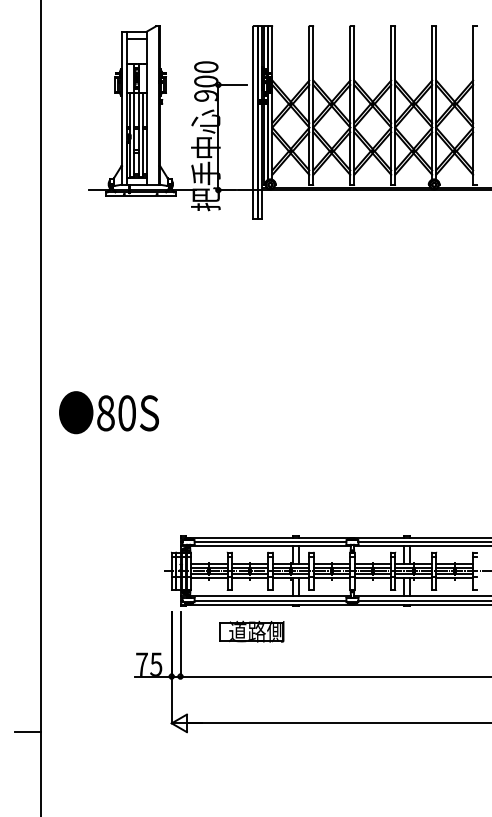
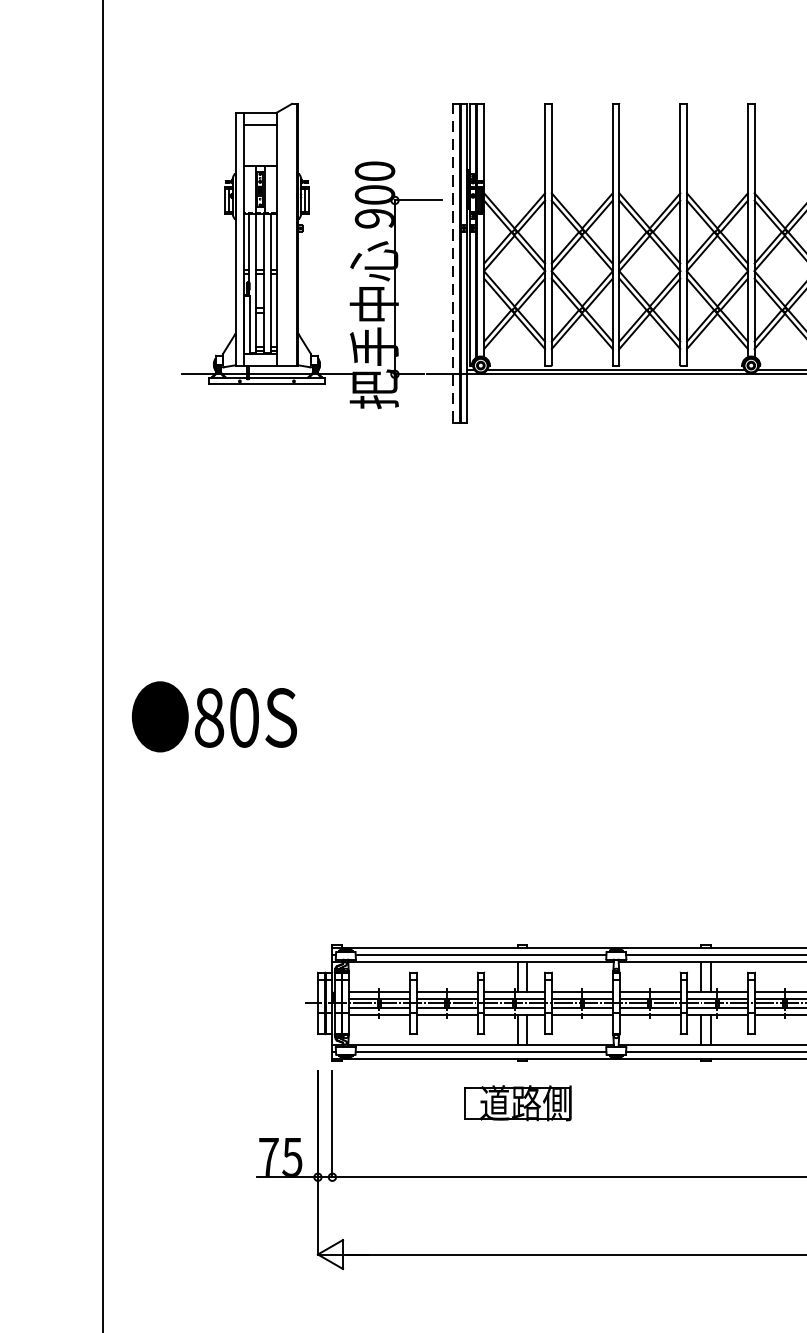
line: (253, 122) -> (452, 262), solid -> dashed
text: (108, 412) -> (213, 716), moved
part: (251, 631) -> (517, 1102), moved
line: (27, 731) -> (79, 1267), removed

